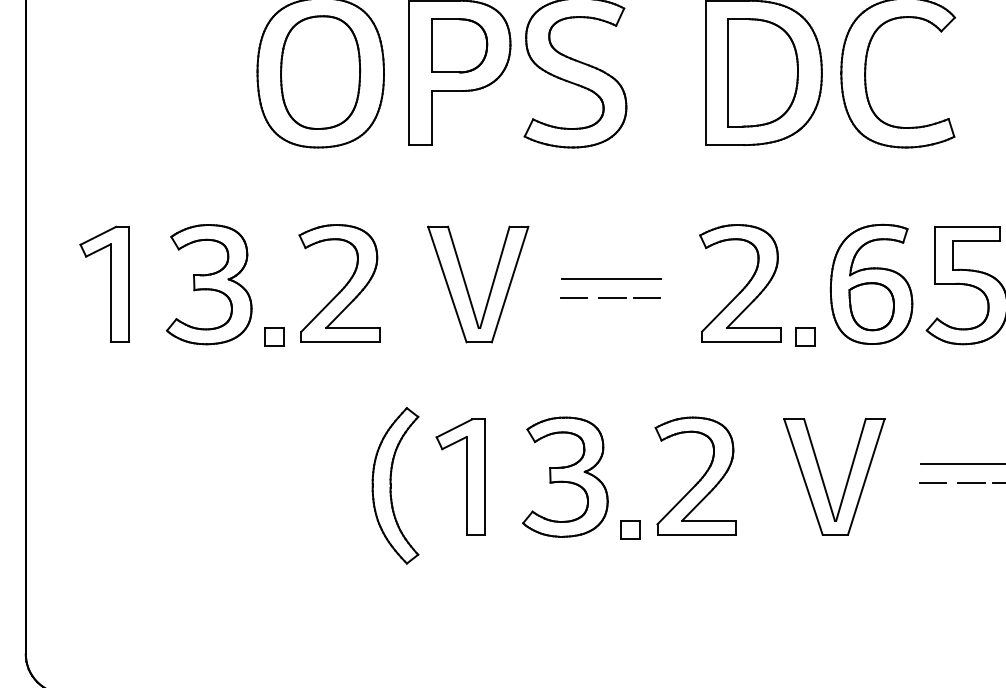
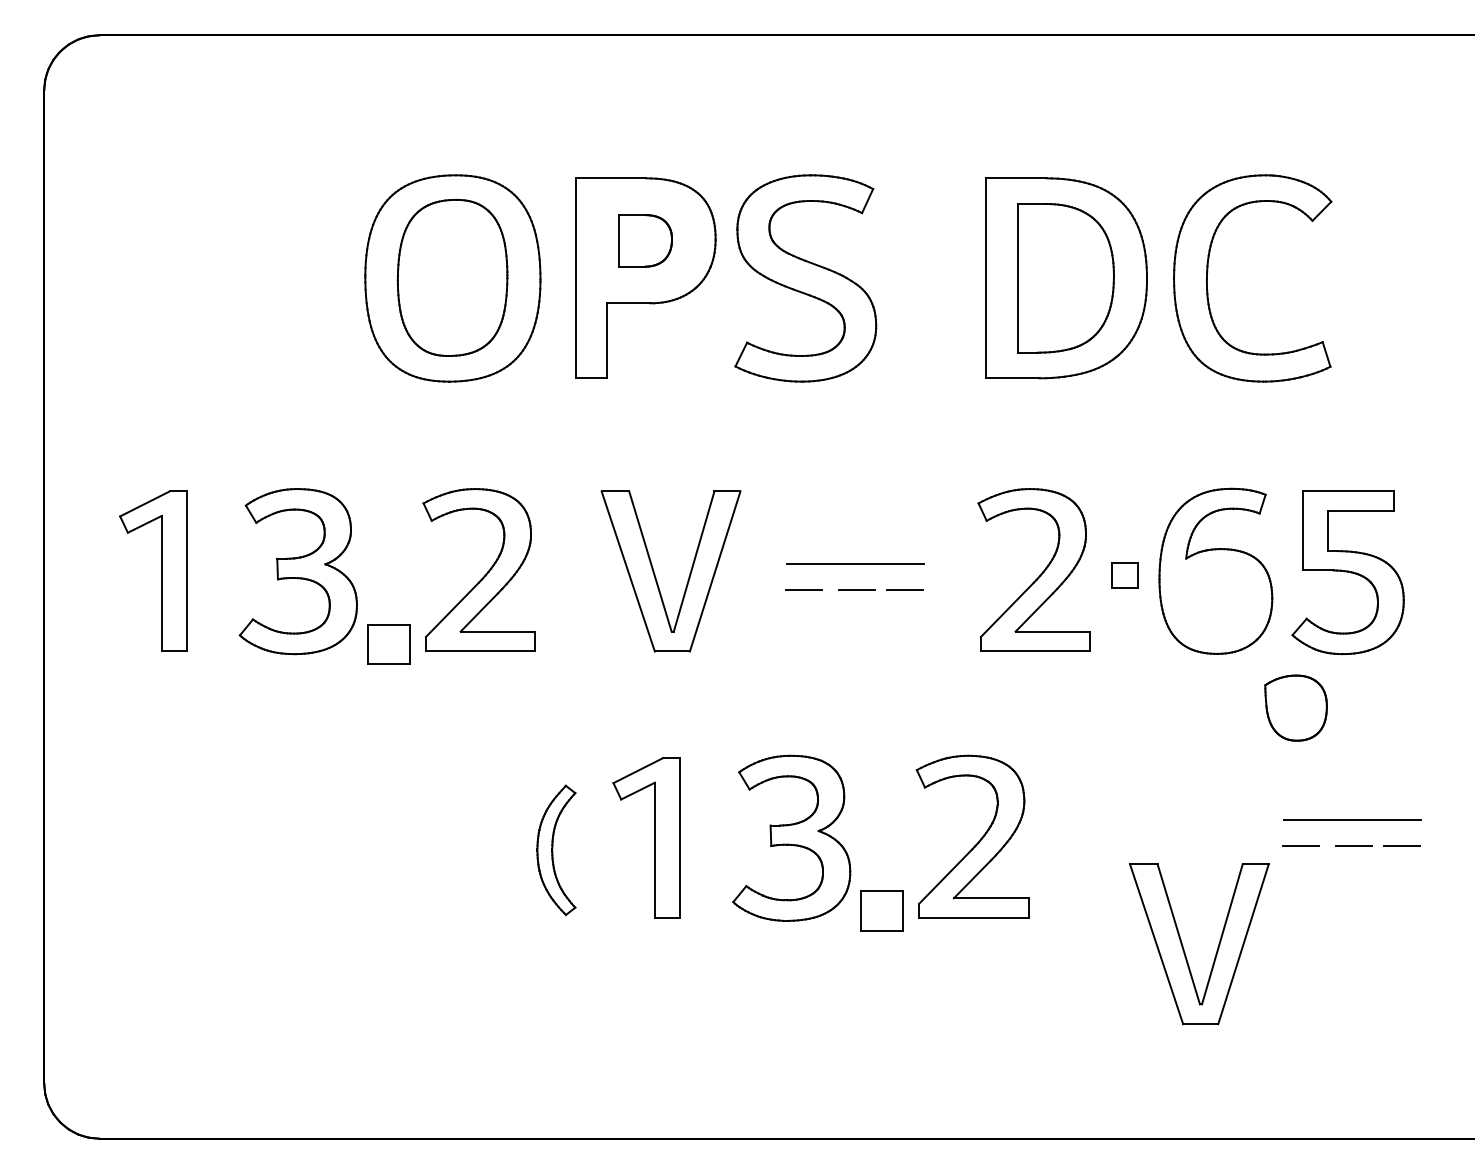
part: (459, 45) -> (645, 240), size x0.7
part: (871, 306) -> (1295, 707), moved
part: (274, 337) -> (388, 644), size x1.6
part: (805, 337) -> (1124, 575), moved
part: (823, 480) -> (1184, 949), moved
part: (395, 485) -> (556, 850), size x0.6
part: (630, 530) -> (881, 911), size x1.6

